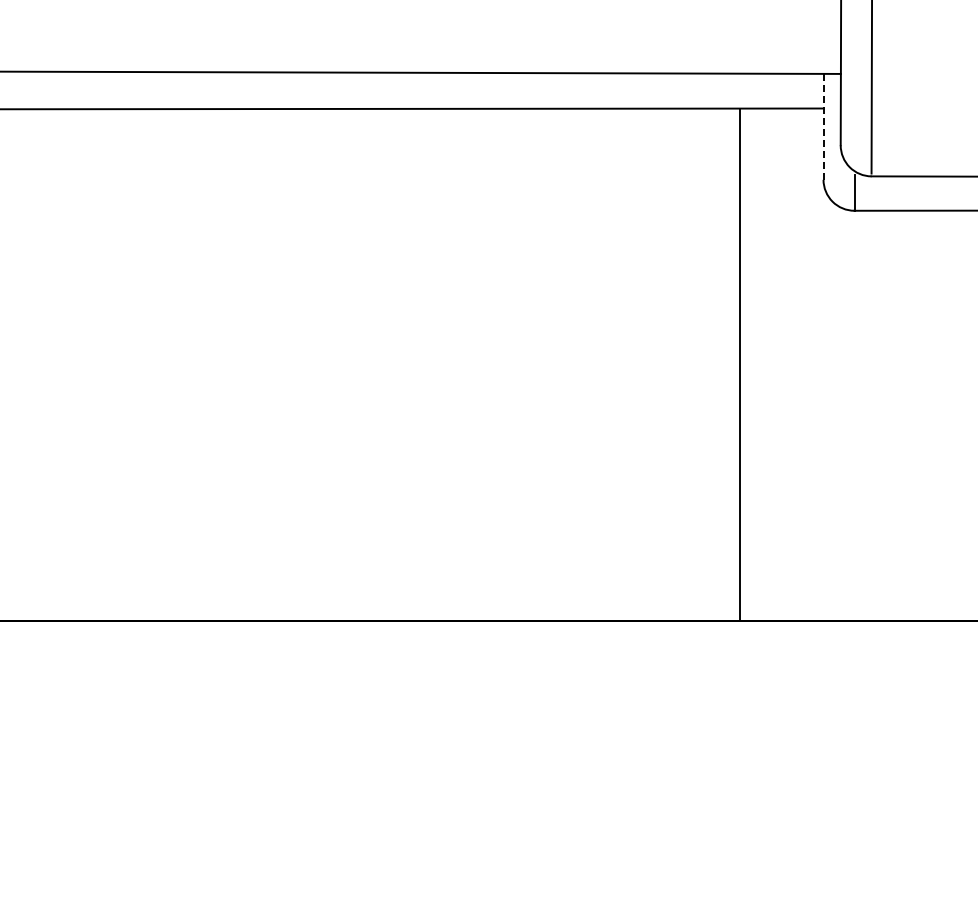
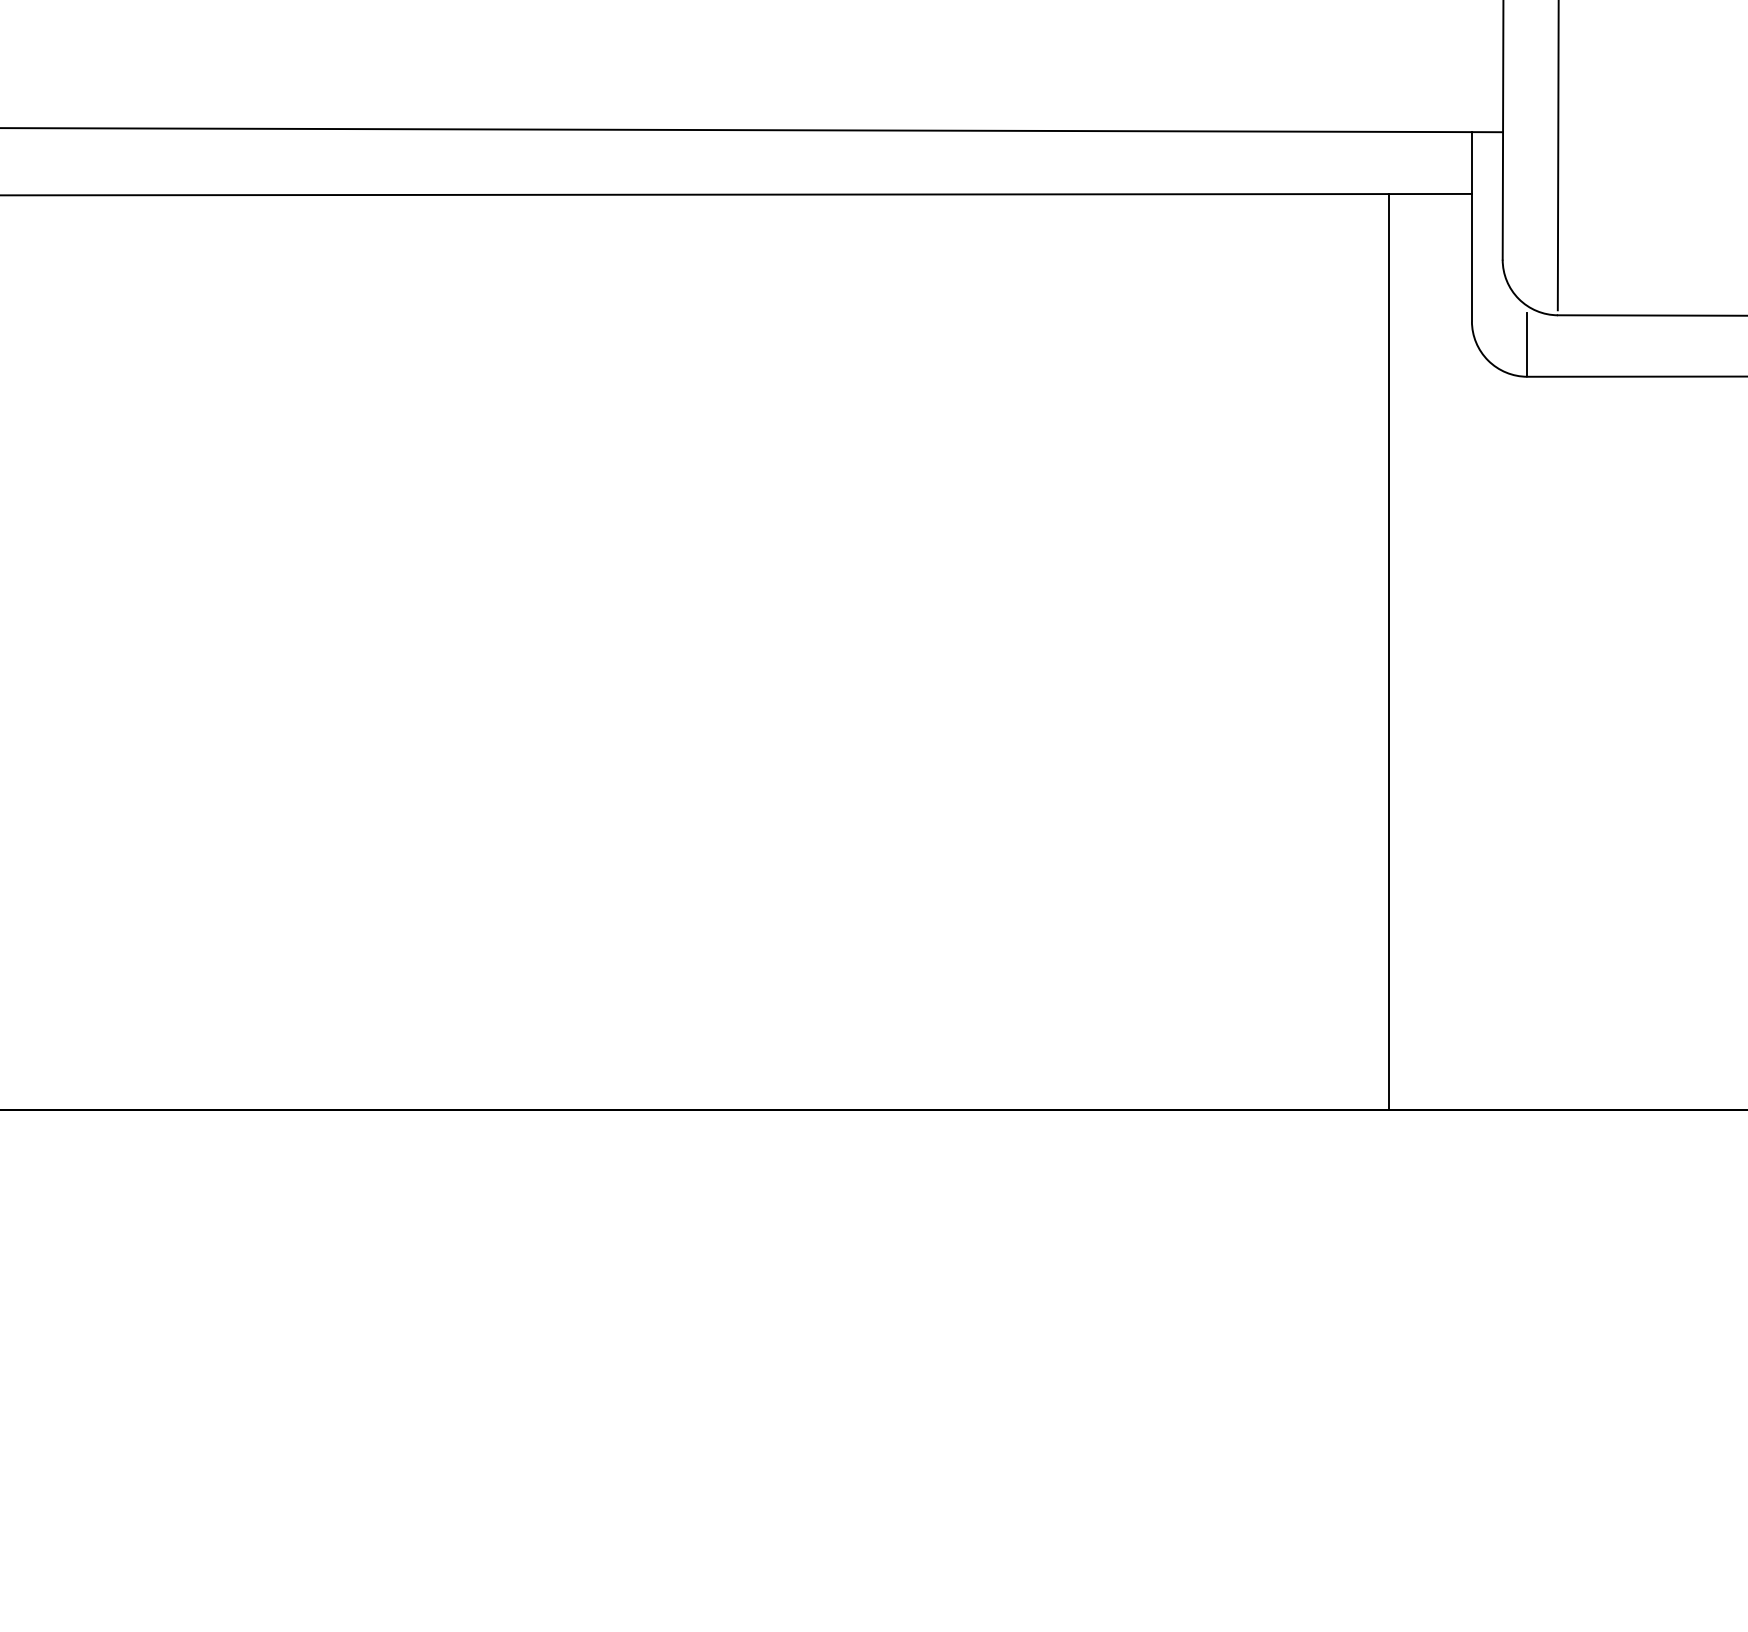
line: (823, 126) -> (1471, 226), dashed -> solid
line: (740, 364) -> (1389, 651), moved

